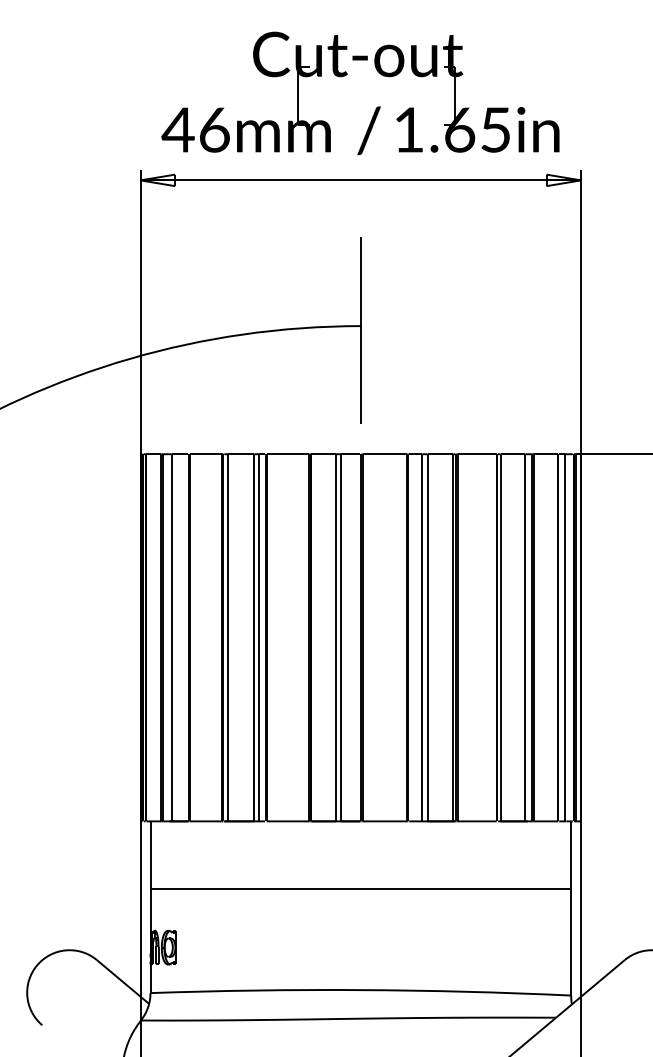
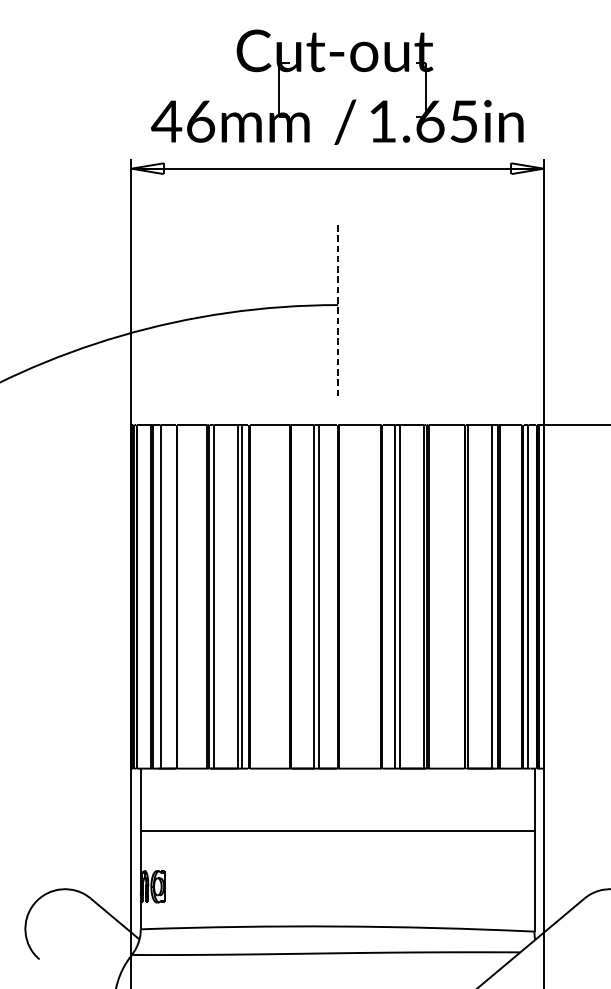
line: (361, 329) -> (338, 308), solid -> dashed

